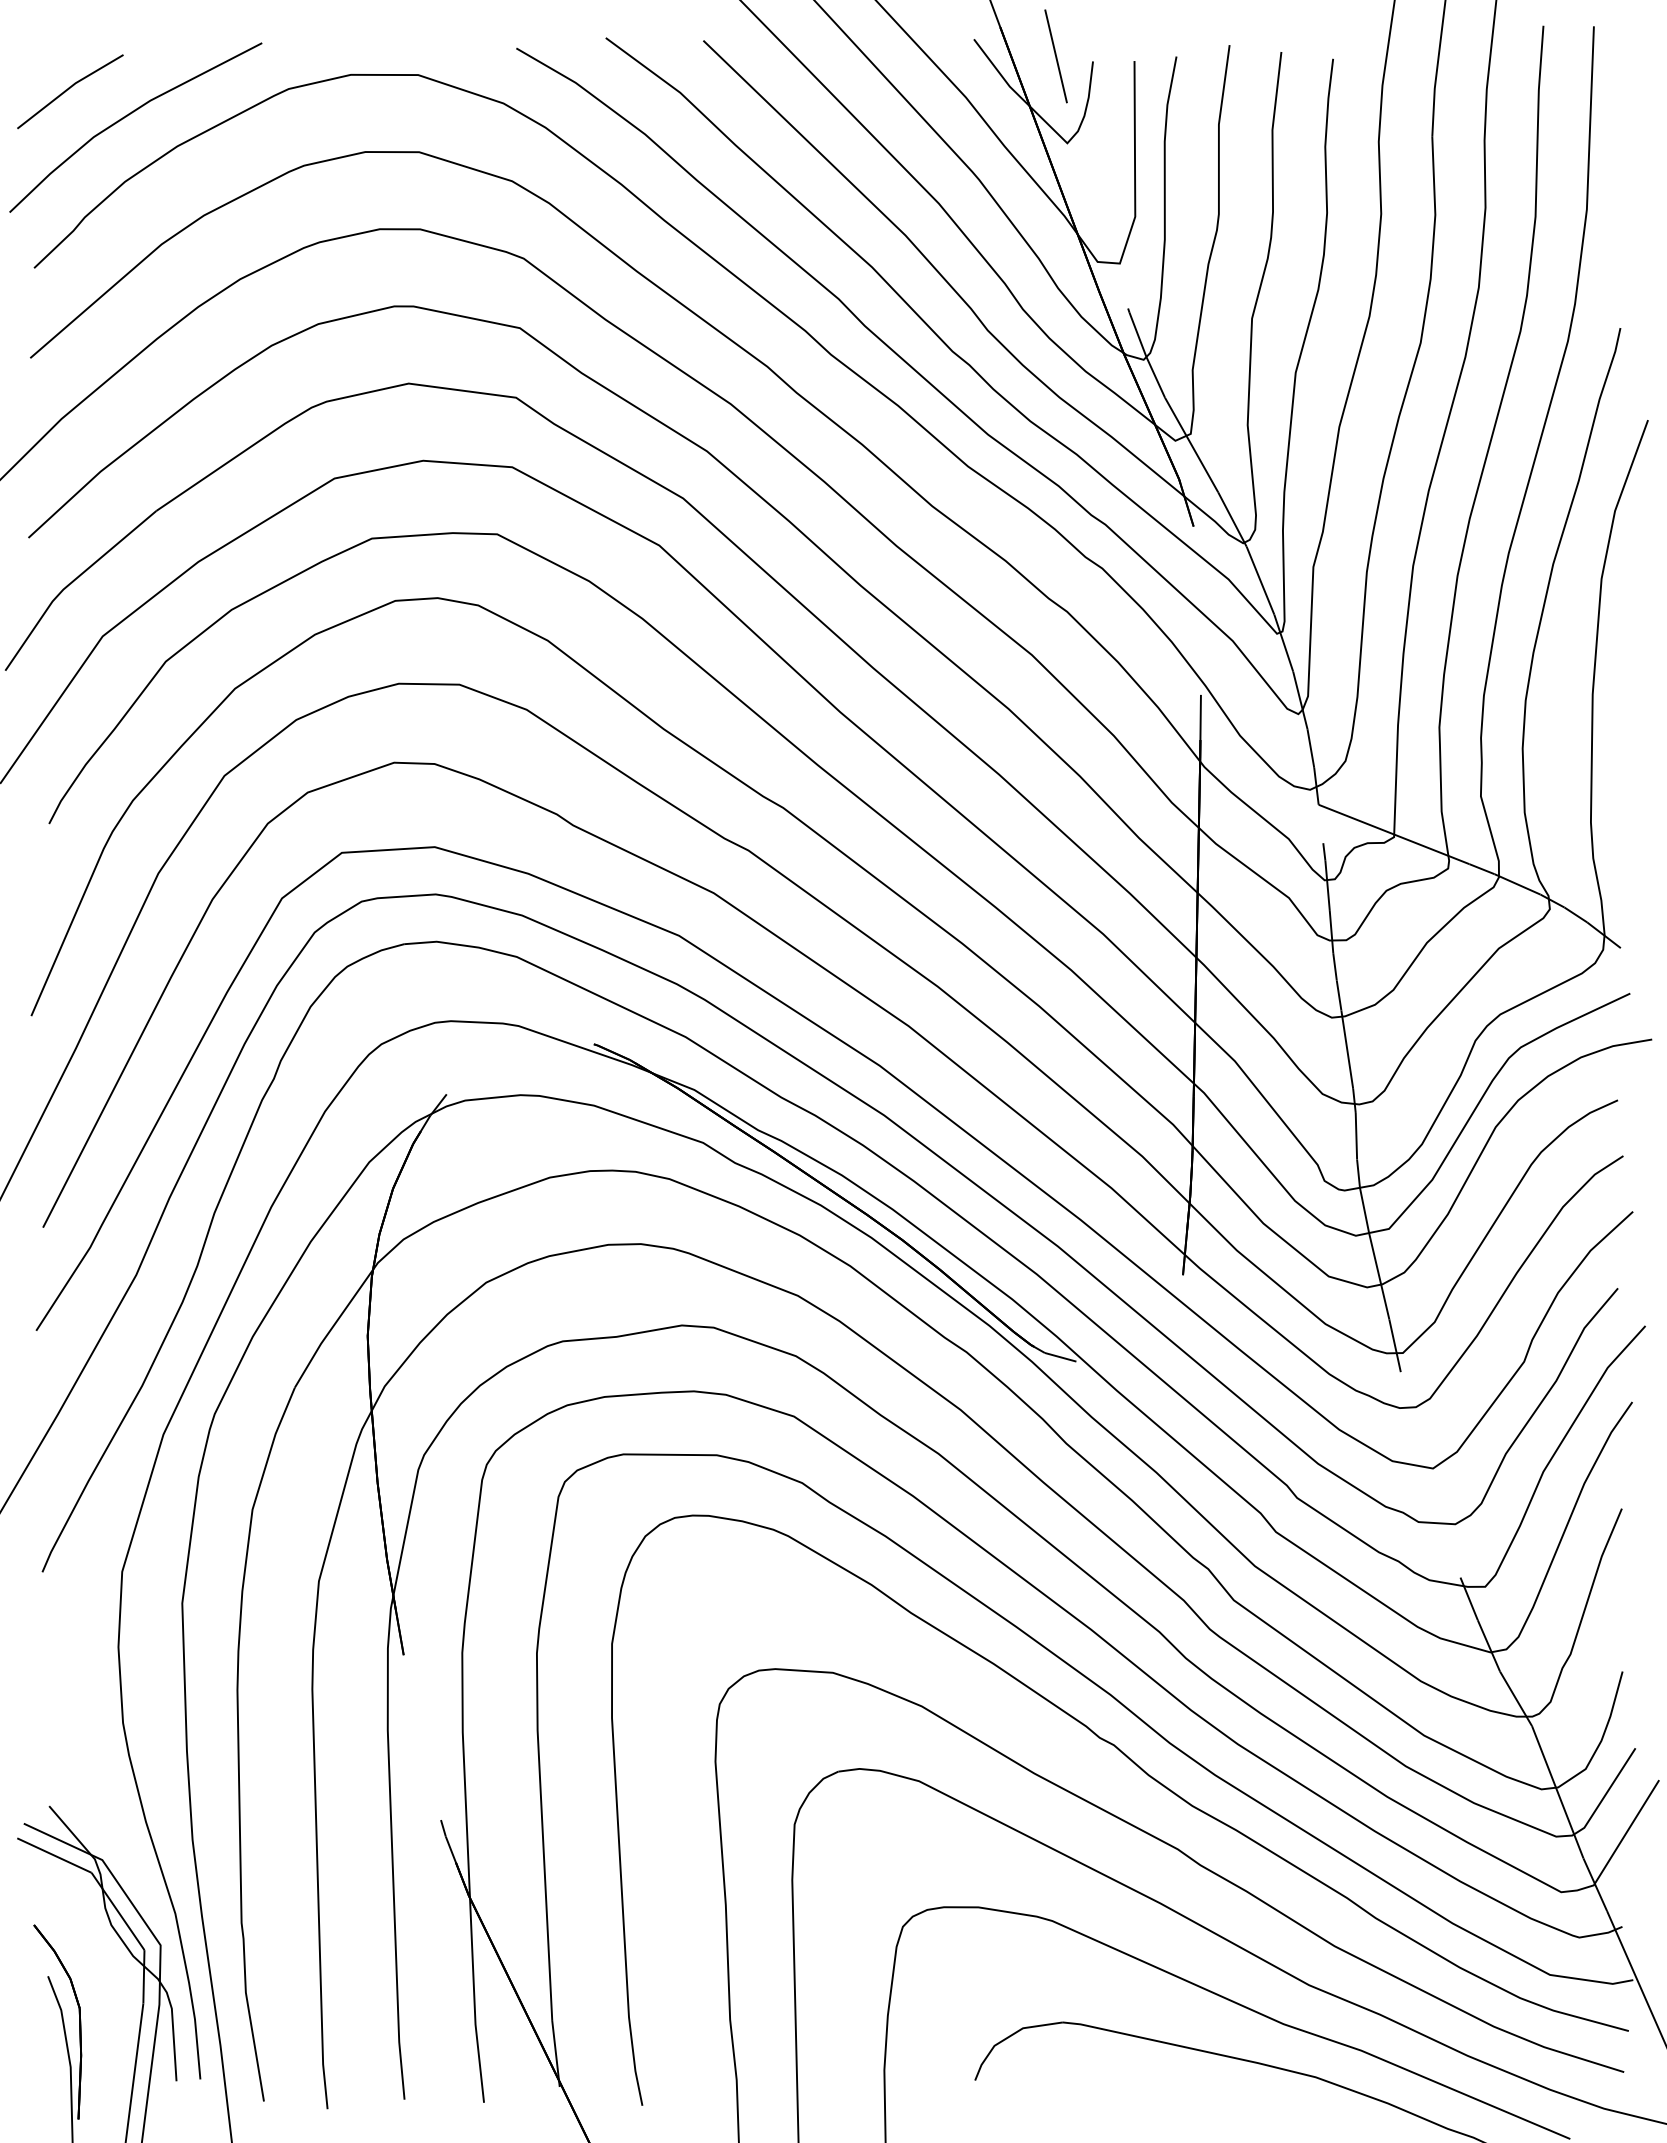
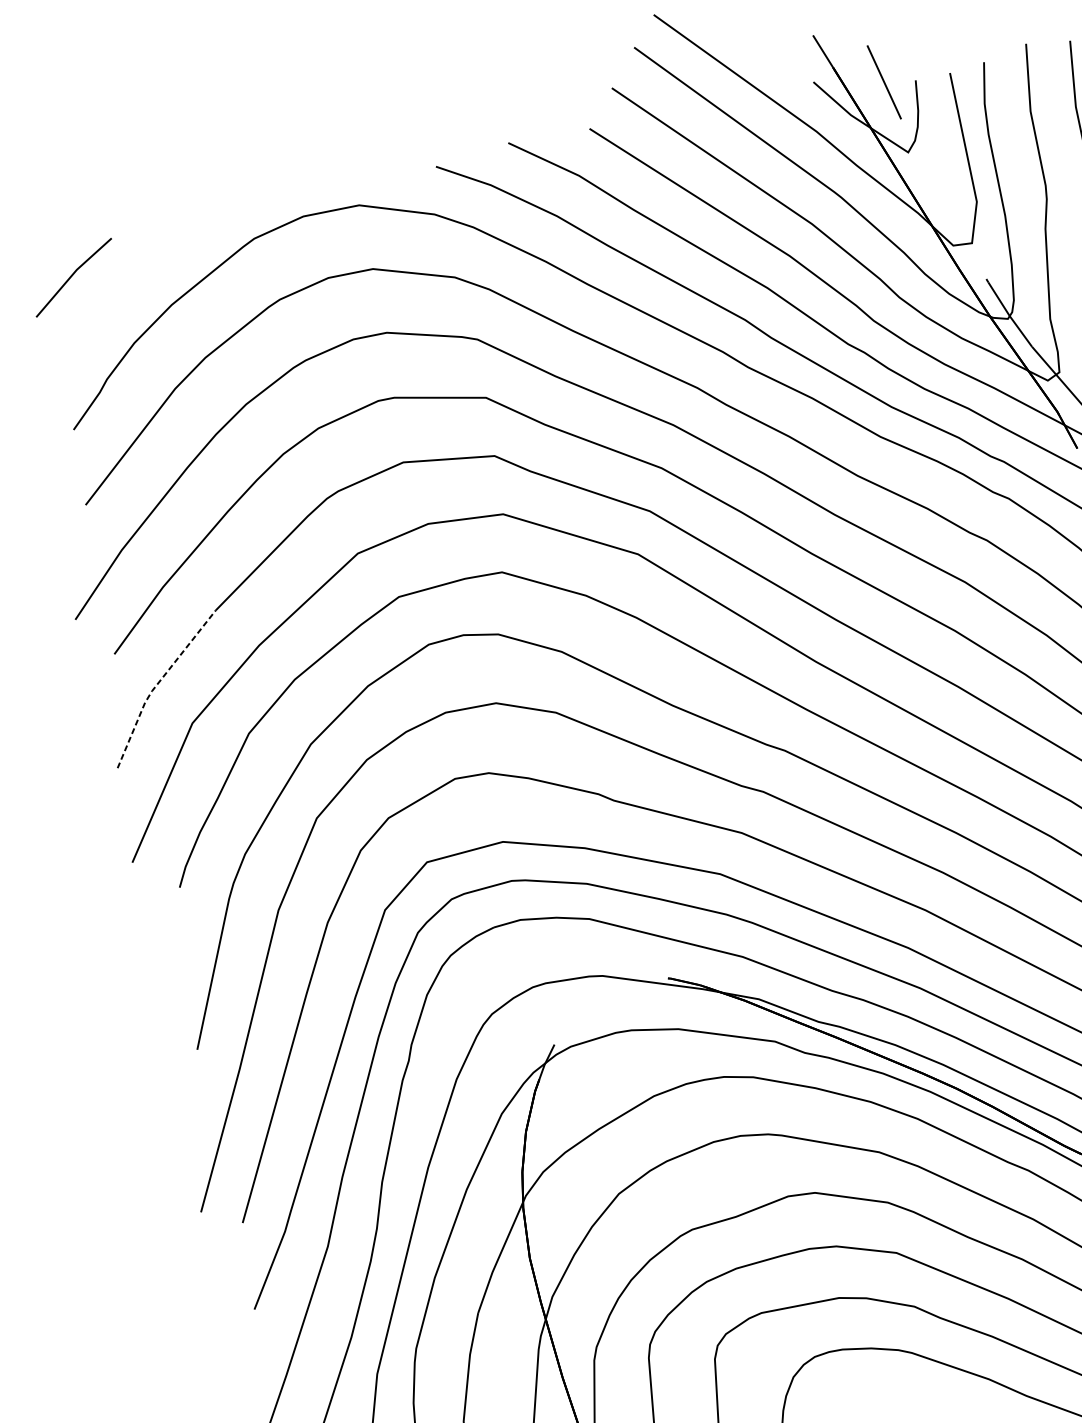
line: (129, 115) -> (126, 287), removed
line: (71, 583) -> (157, 684), solid -> dashed

